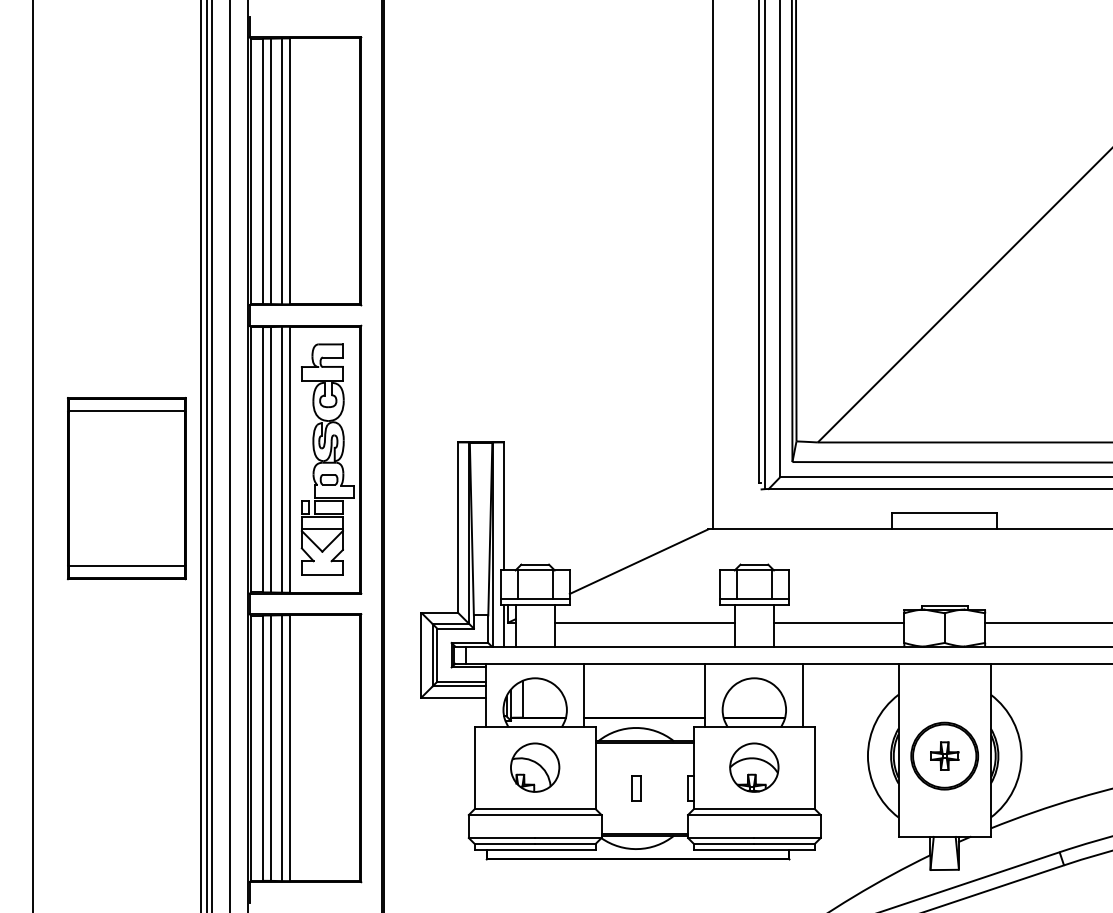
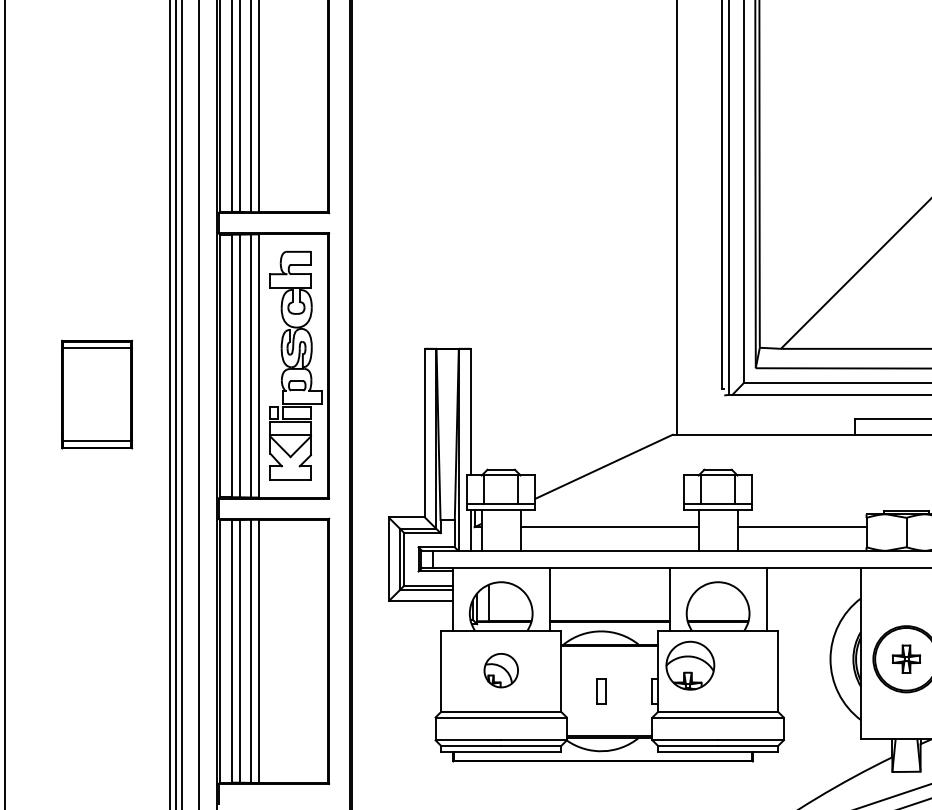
part: (126, 488) -> (96, 394), size x0.6
part: (535, 767) -> (501, 670), size x0.7
part: (754, 767) -> (690, 665), moved

